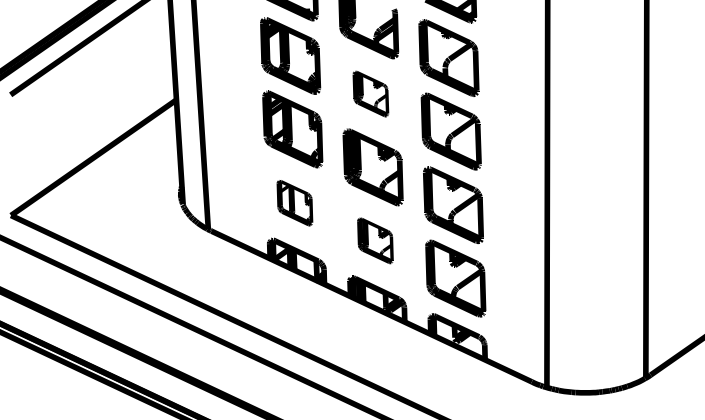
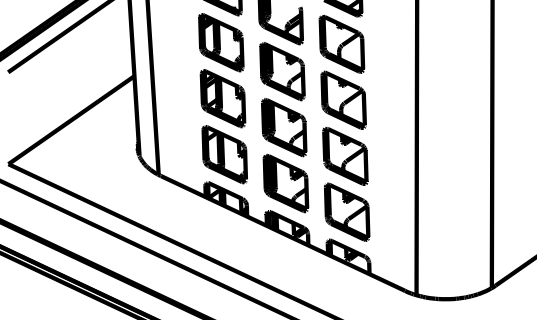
part: (370, 93) -> (282, 71), size x1.67
part: (294, 202) -> (224, 154), size x1.67
part: (374, 240) -> (285, 183), size x1.67

